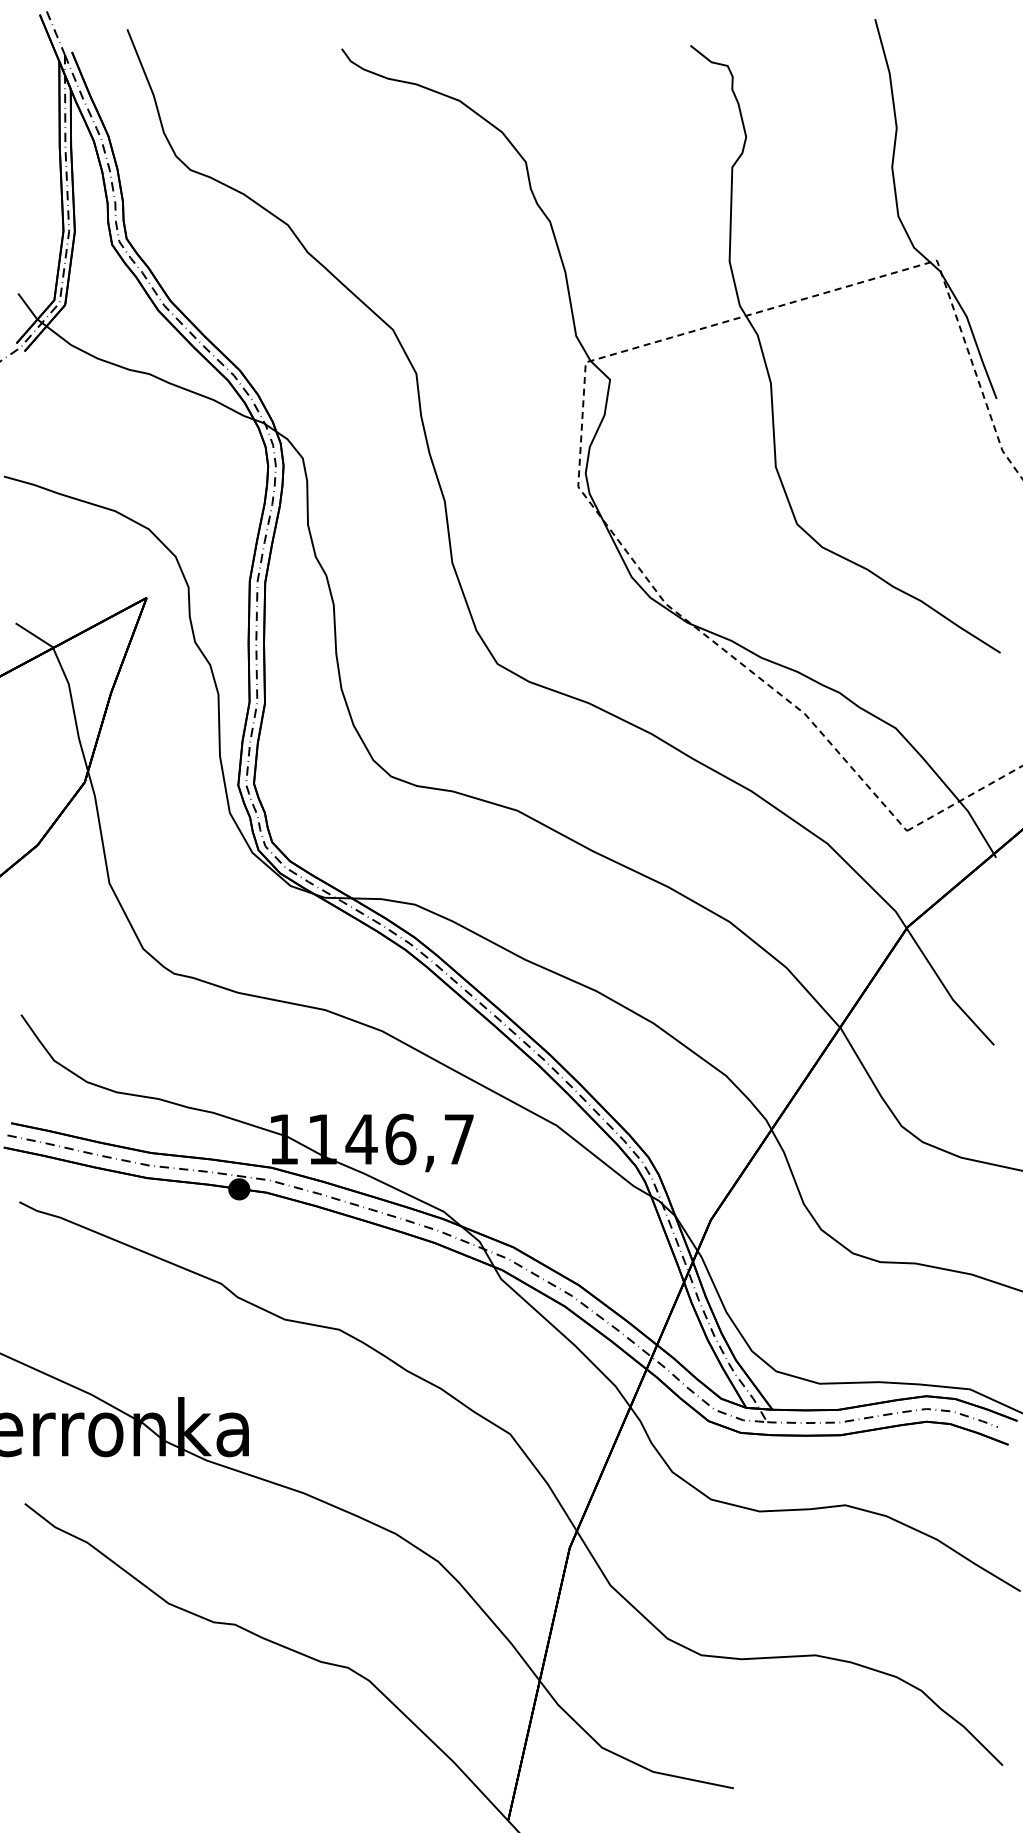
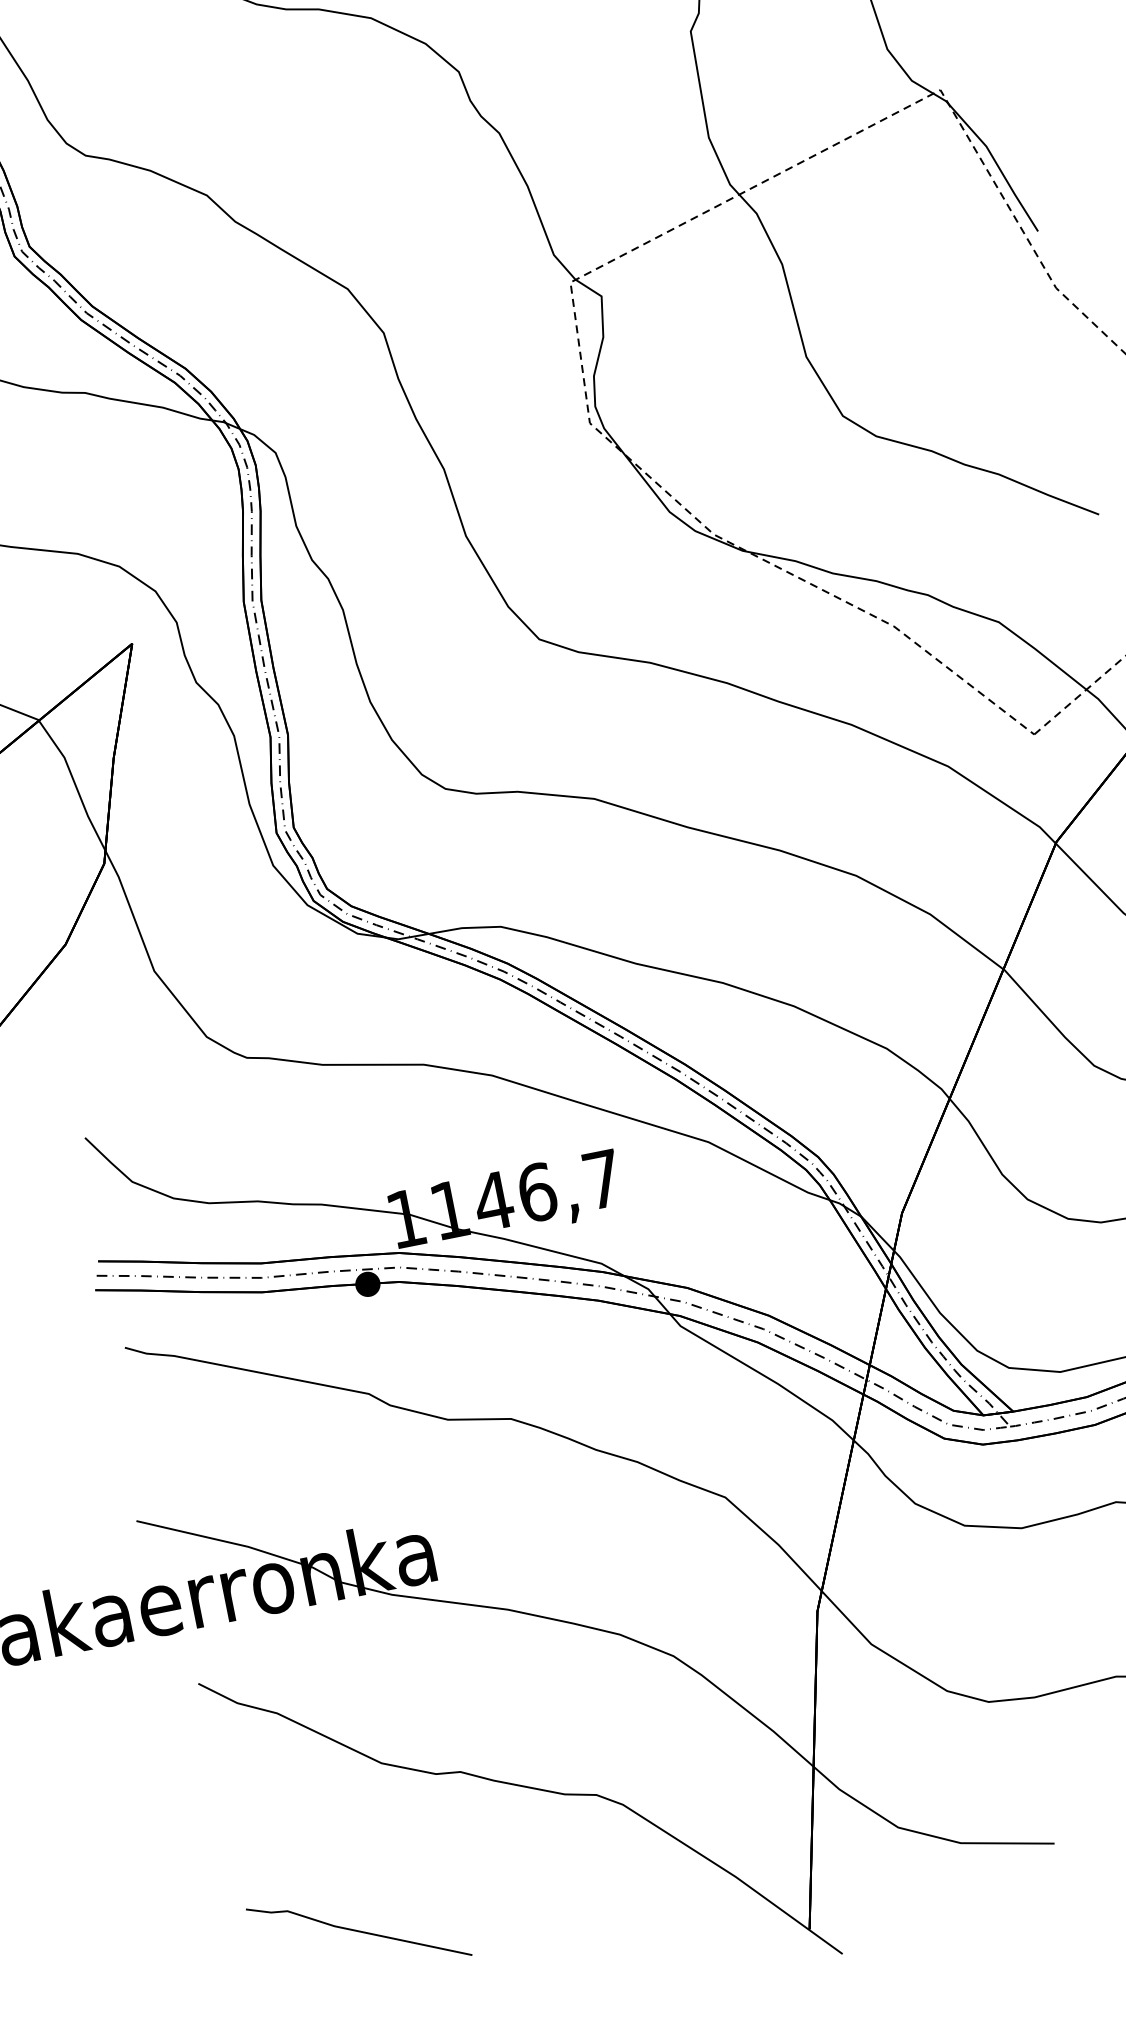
line: (119, 1744) -> (357, 1931), added

